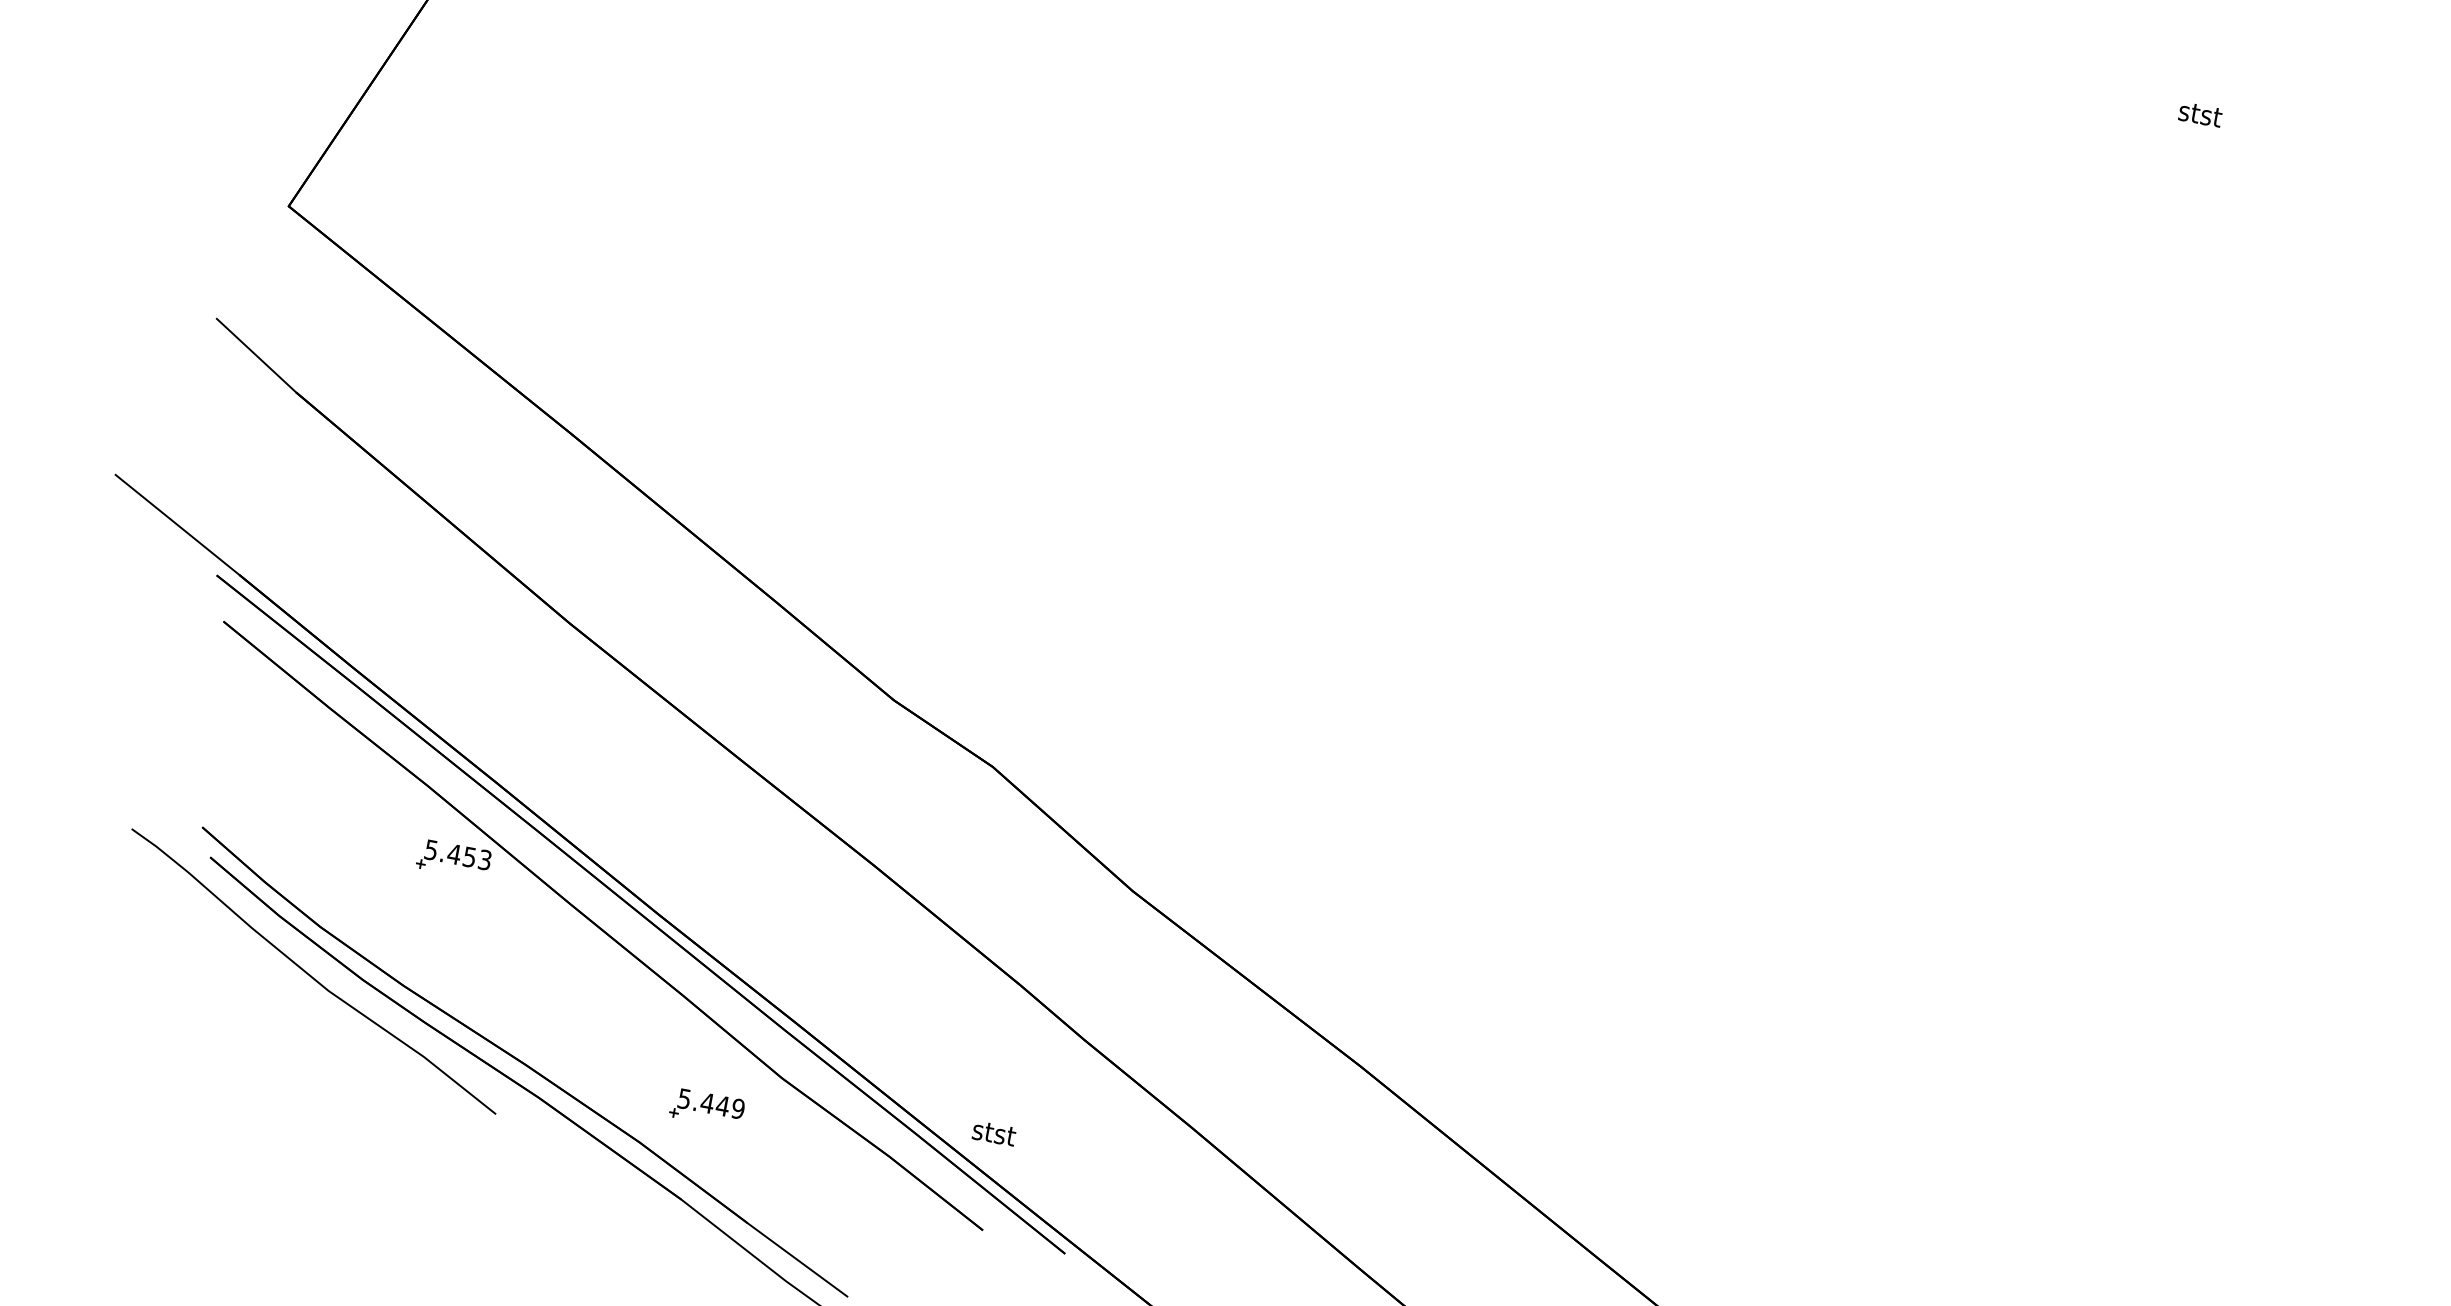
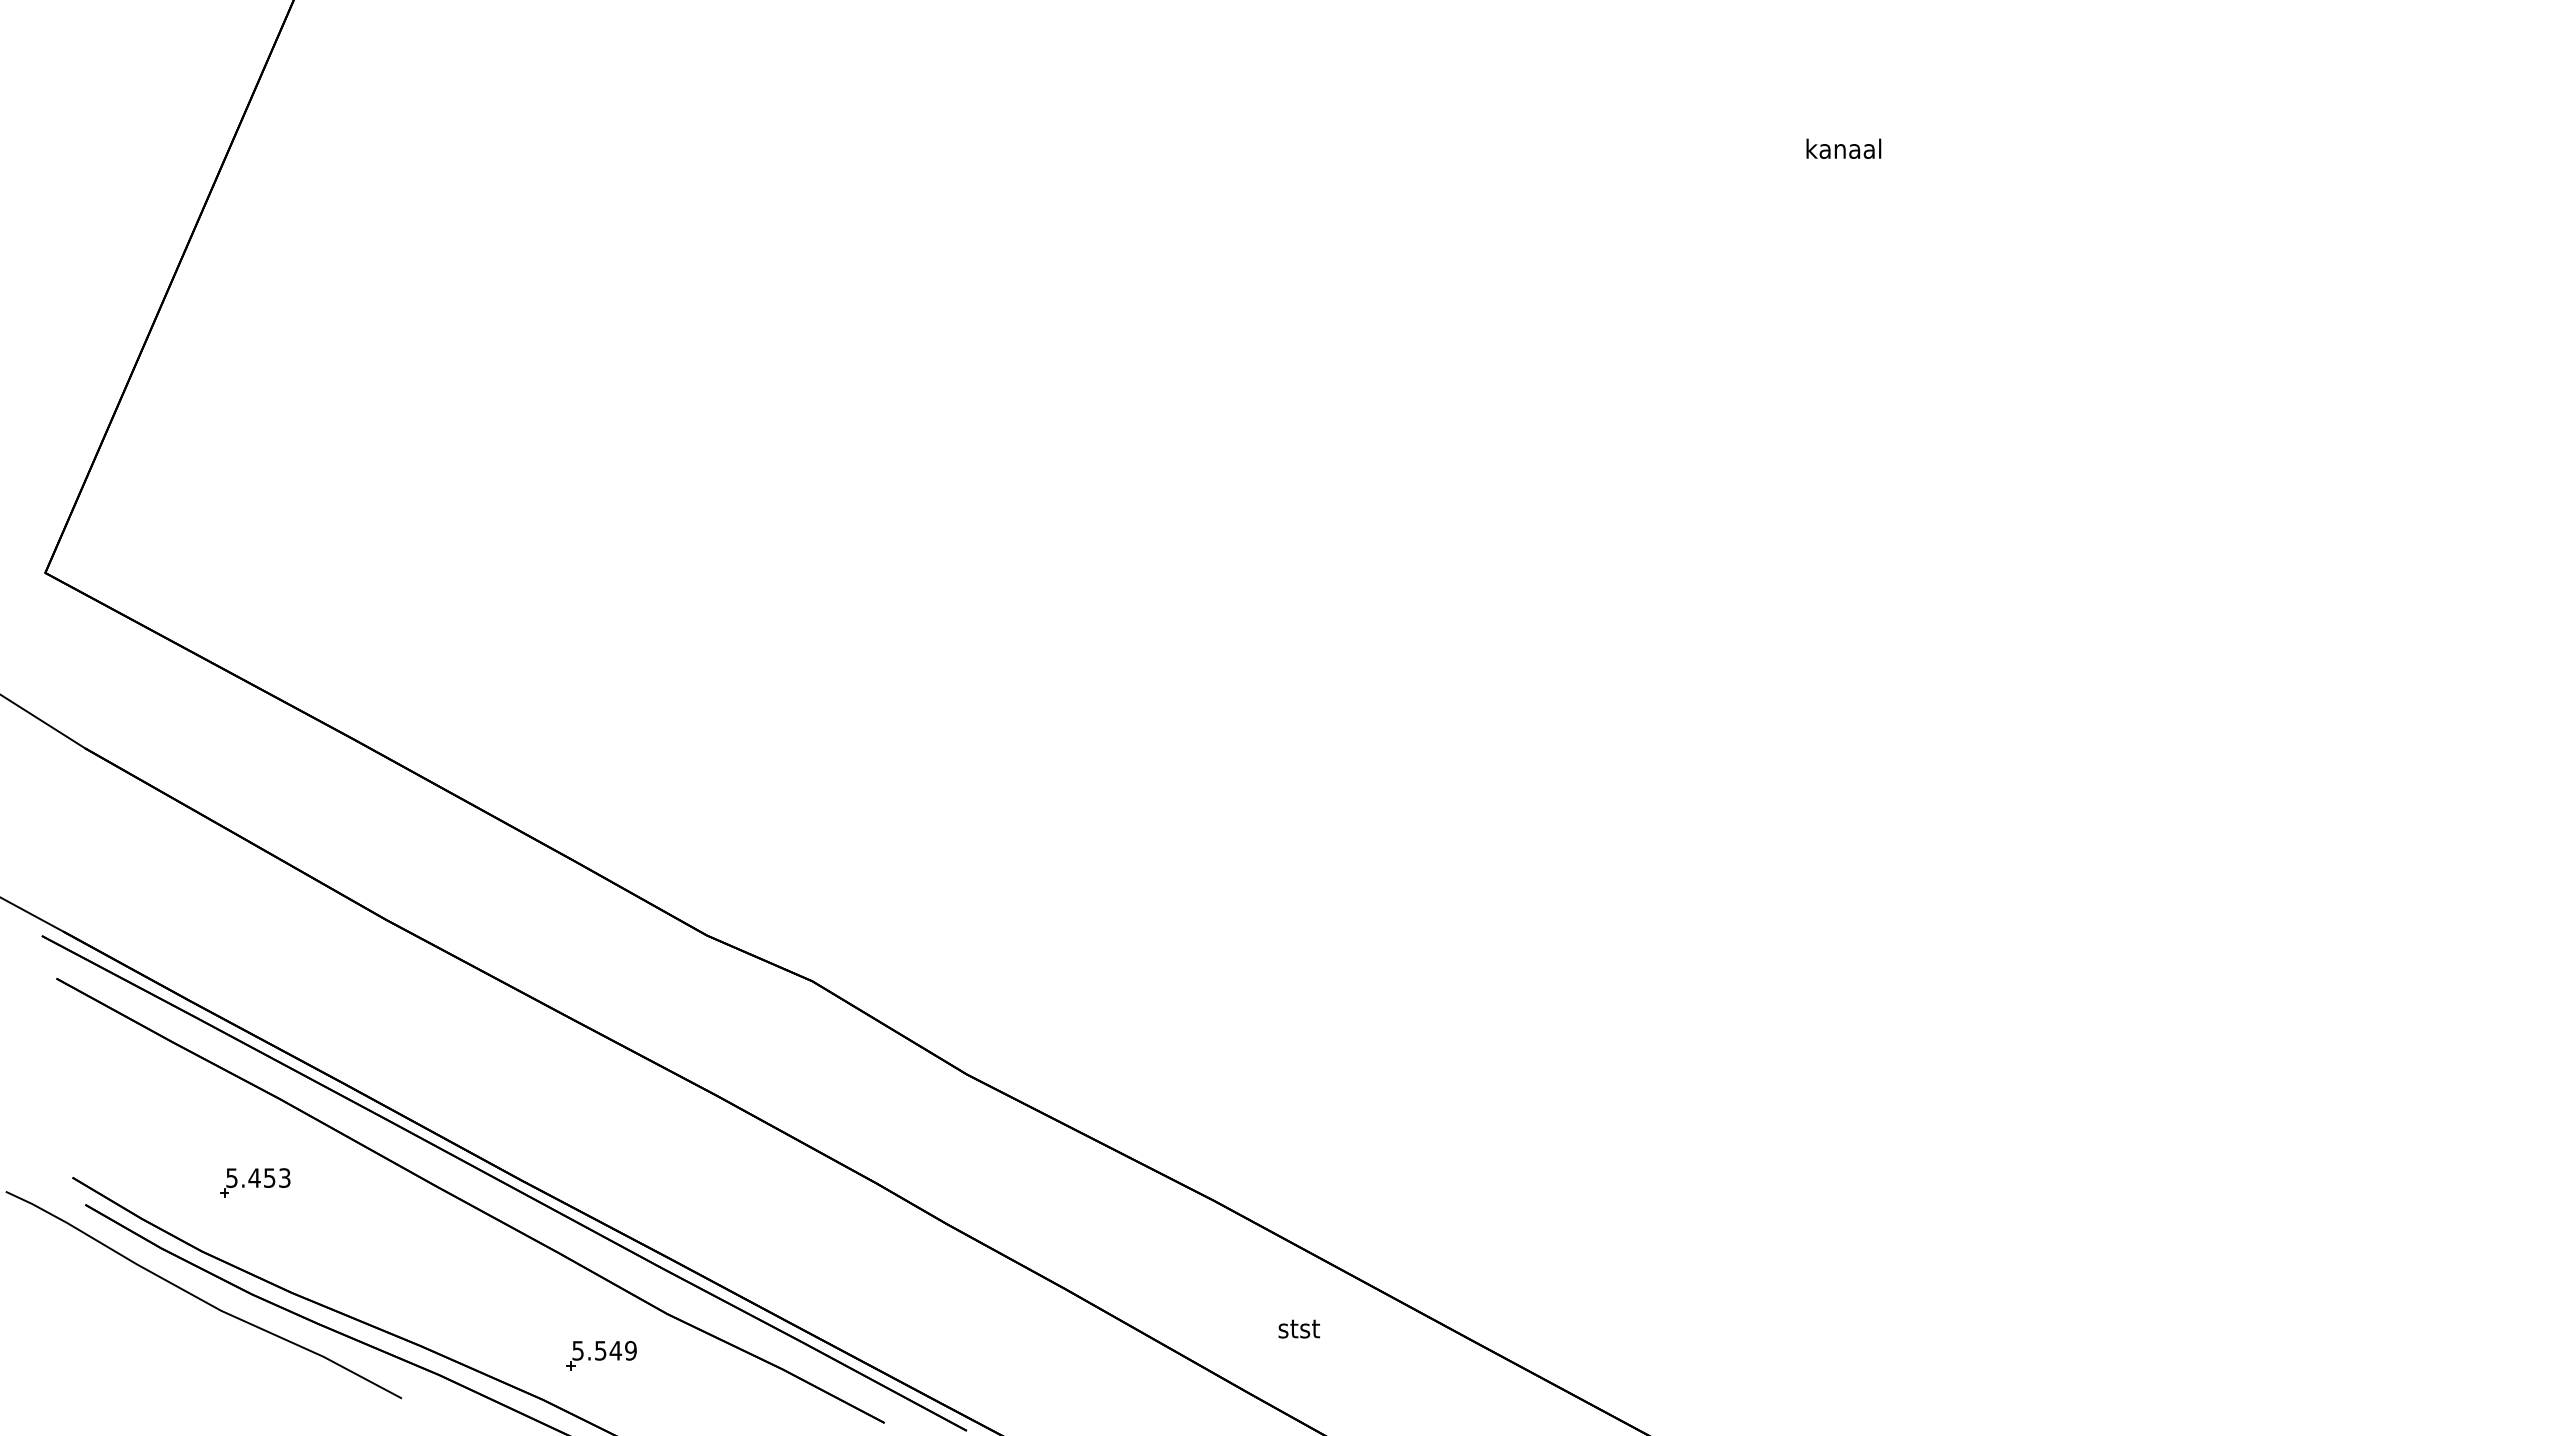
text: (2200, 113) -> (1843, 148), stst -> kanaal
part: (454, 859) -> (255, 1182), moved
text: (707, 1102) -> (600, 1350), 5.449 -> 5.549
text: (993, 1132) -> (1298, 1328), moved

